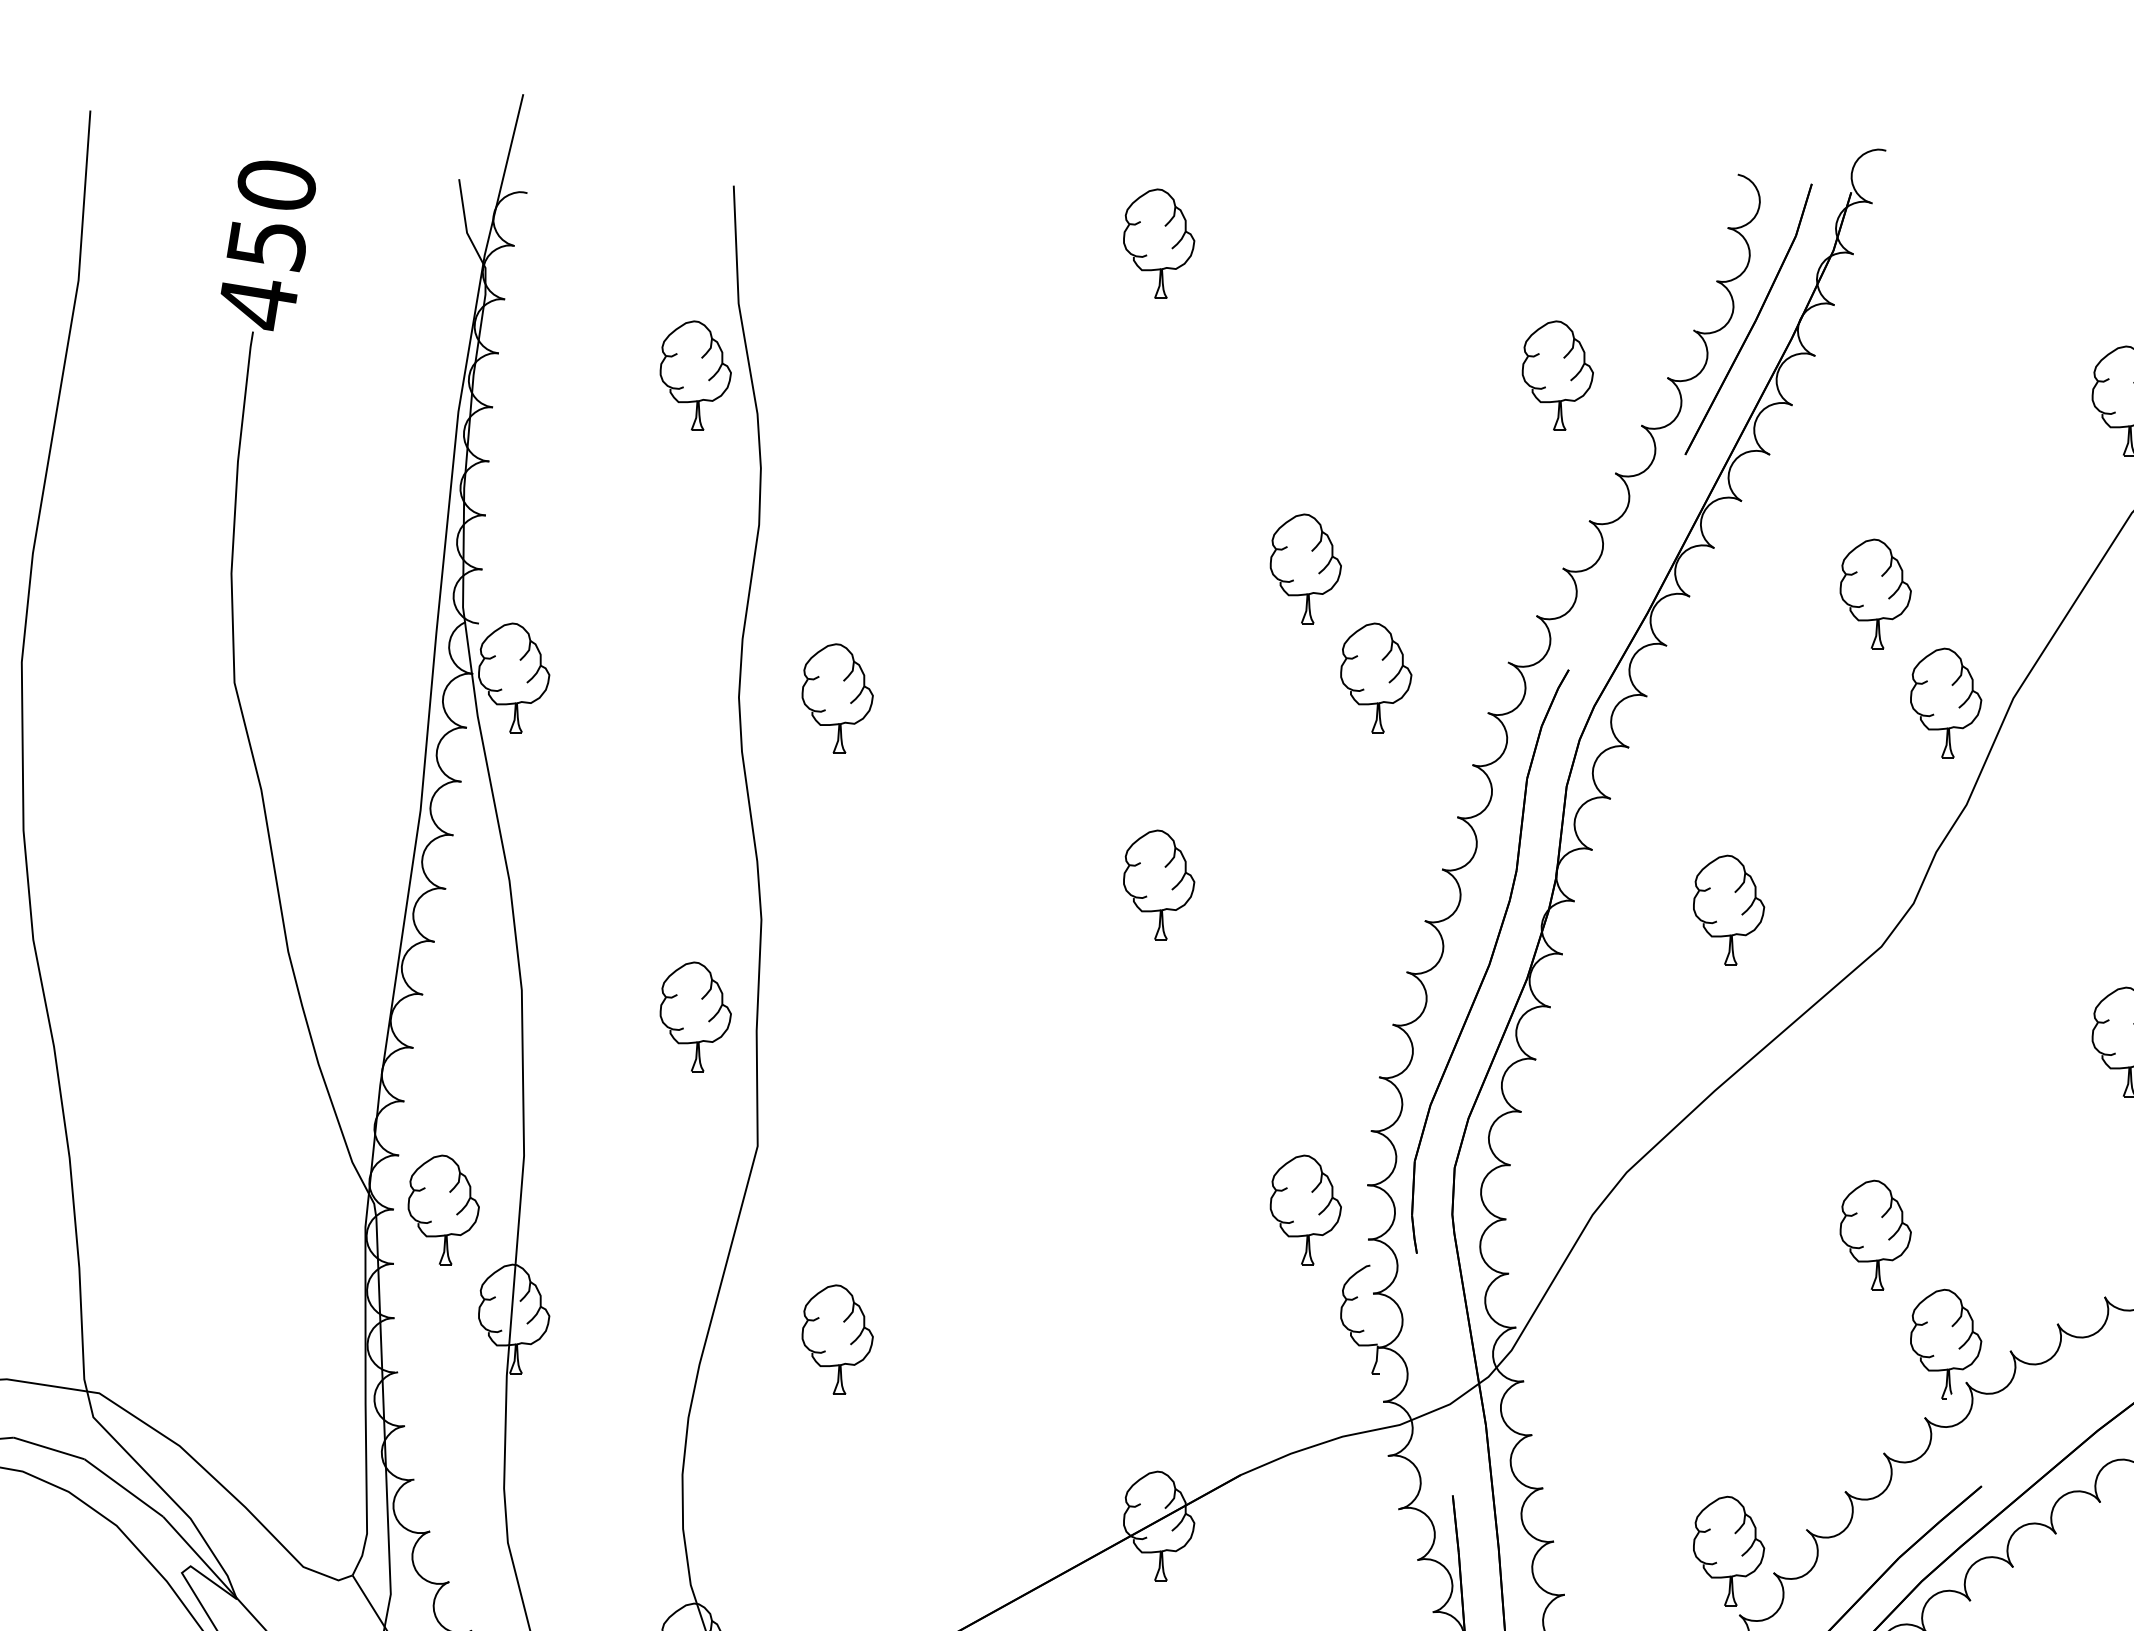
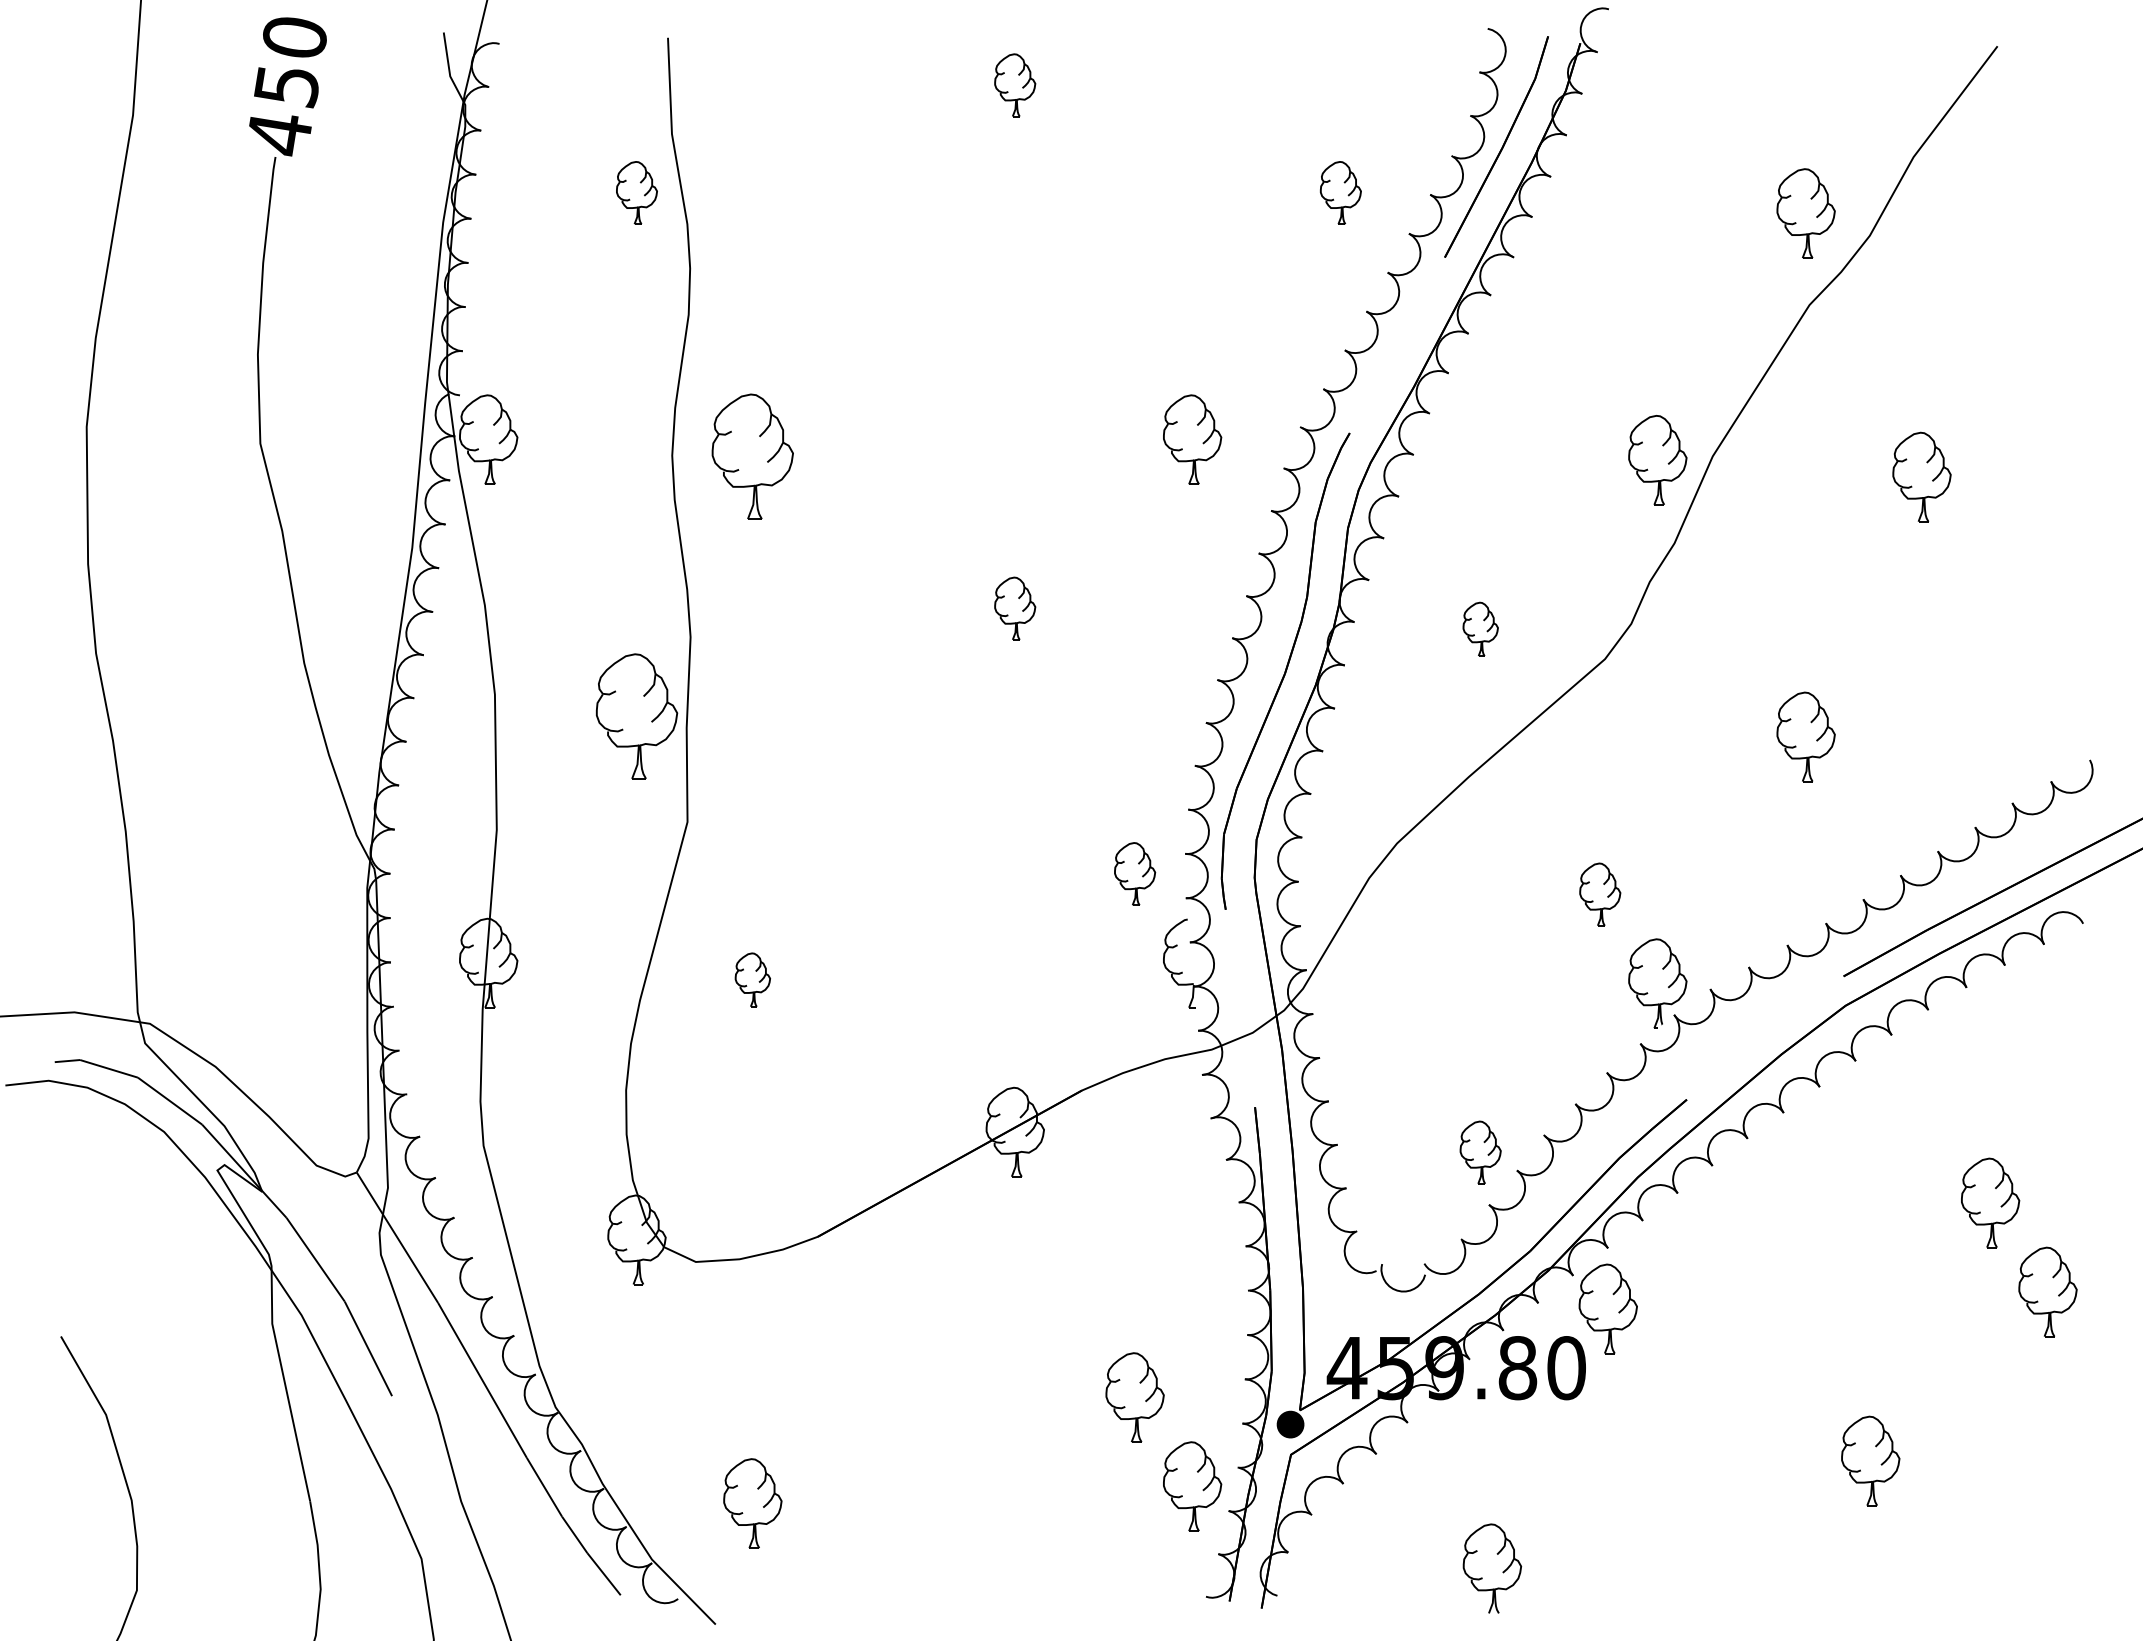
part: (1158, 244) -> (1014, 85), size x0.7
part: (695, 375) -> (636, 192), size x0.7
part: (1557, 375) -> (1340, 192), size x0.7
part: (1305, 568) -> (1134, 350), removed
part: (1874, 593) -> (1599, 370), removed
part: (837, 698) -> (752, 456), size x1.4
part: (1158, 884) -> (1014, 608), size x0.7
part: (1728, 910) -> (1480, 629), size x0.6
part: (695, 1016) -> (636, 716), size x1.4
part: (442, 1209) -> (430, 873), removed
part: (1305, 1209) -> (1134, 873), size x0.7
part: (1874, 1234) -> (1599, 894), size x0.7
part: (837, 1339) -> (752, 979), size x0.6
part: (1728, 1550) -> (1480, 1152), size x0.7

